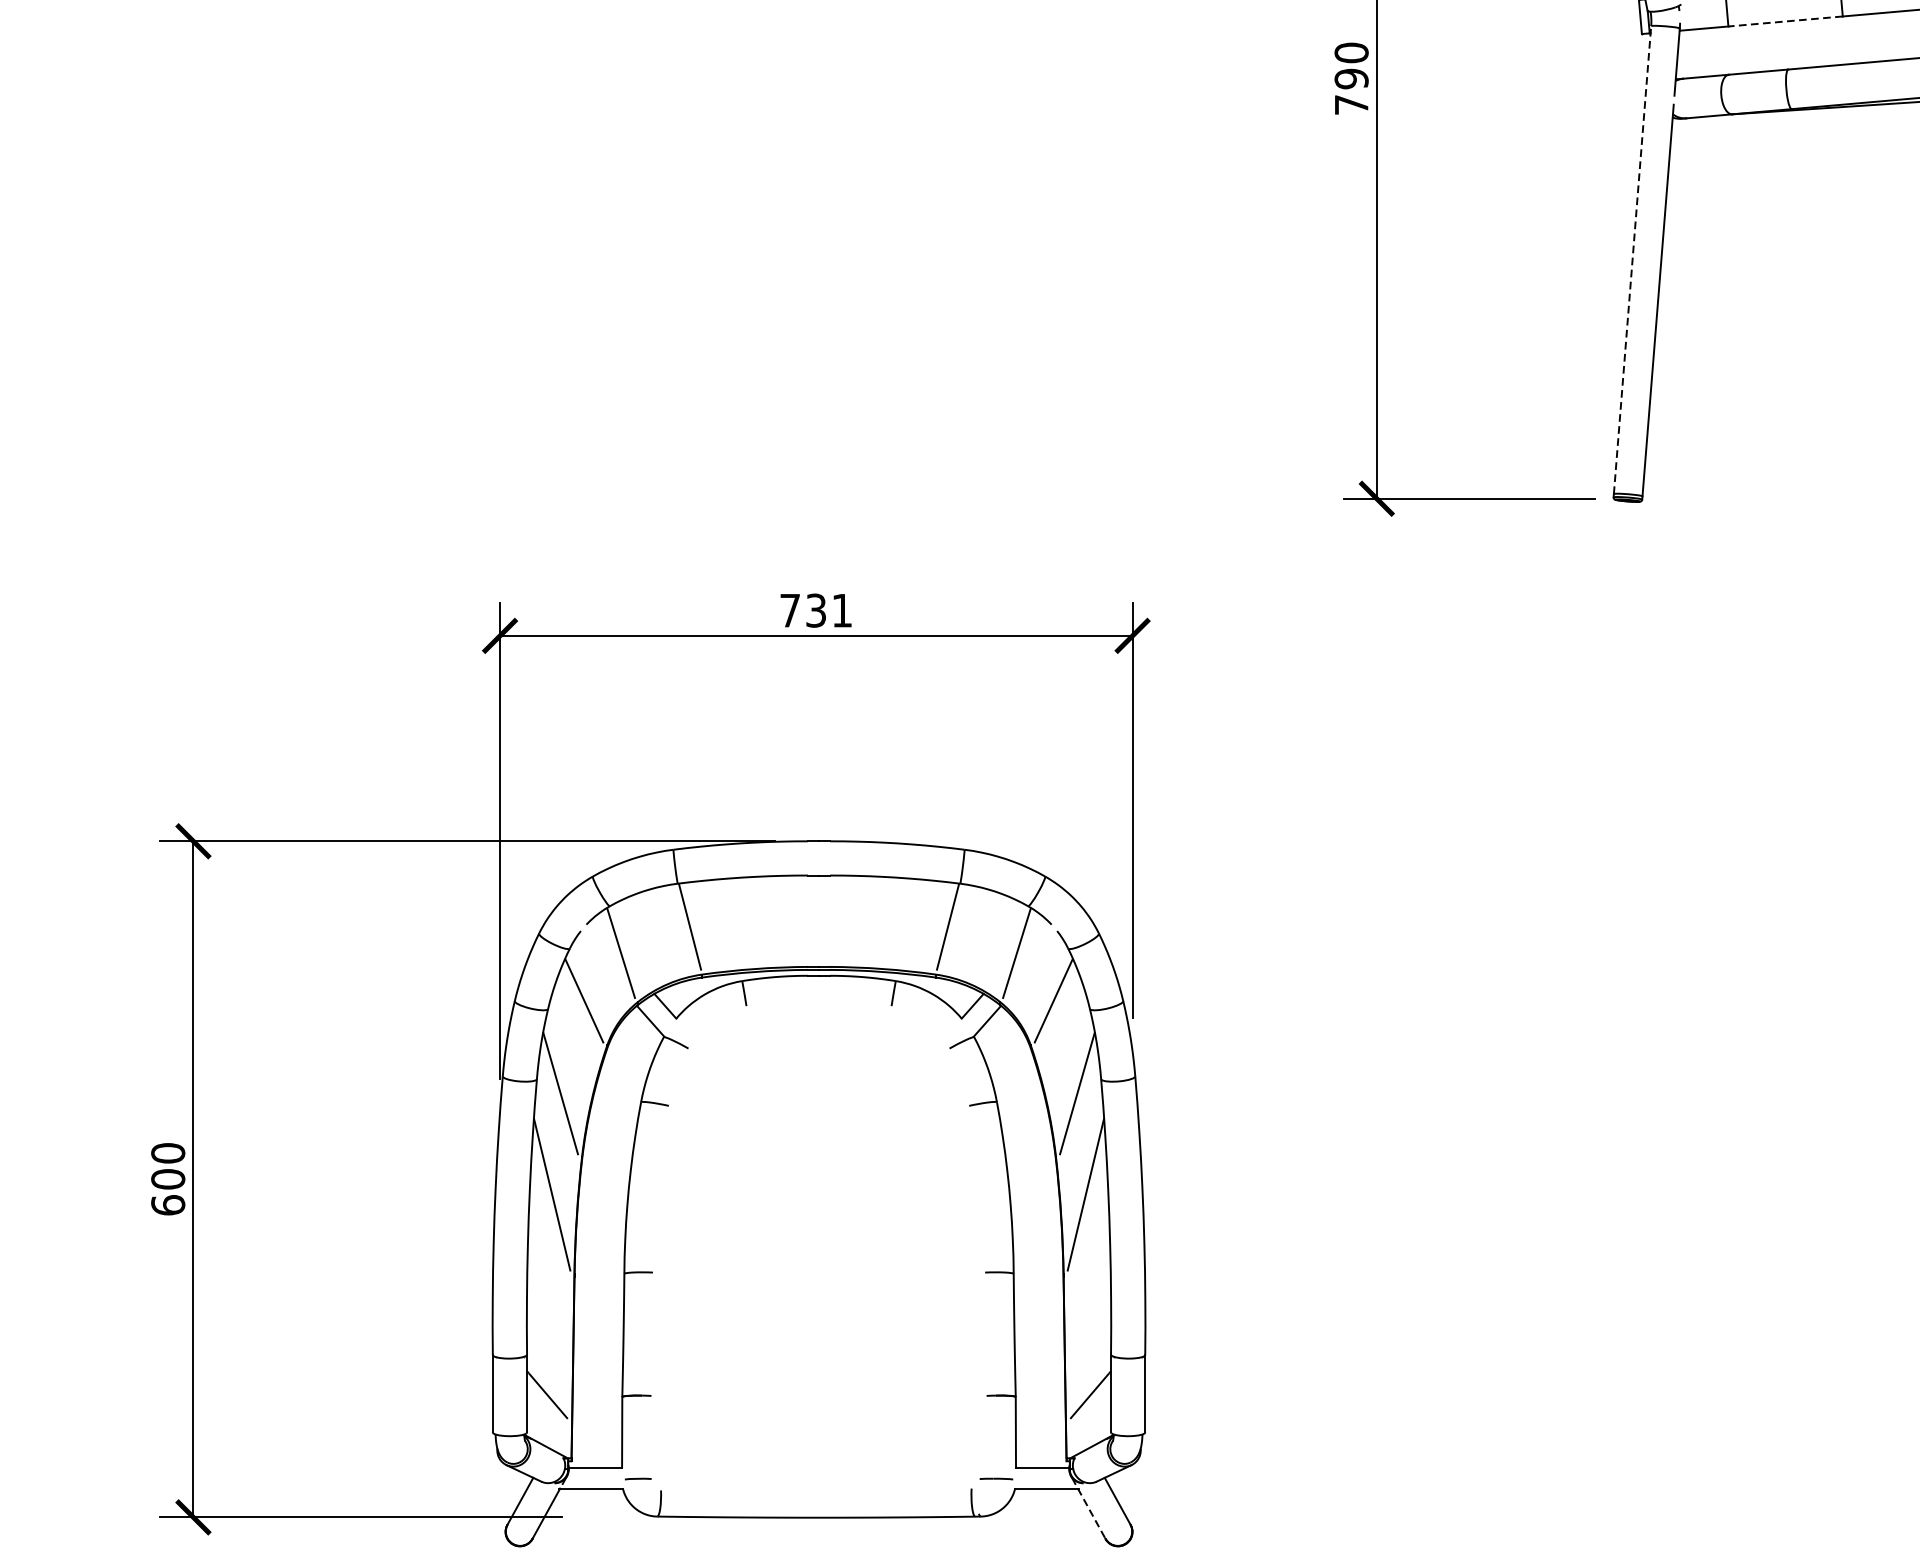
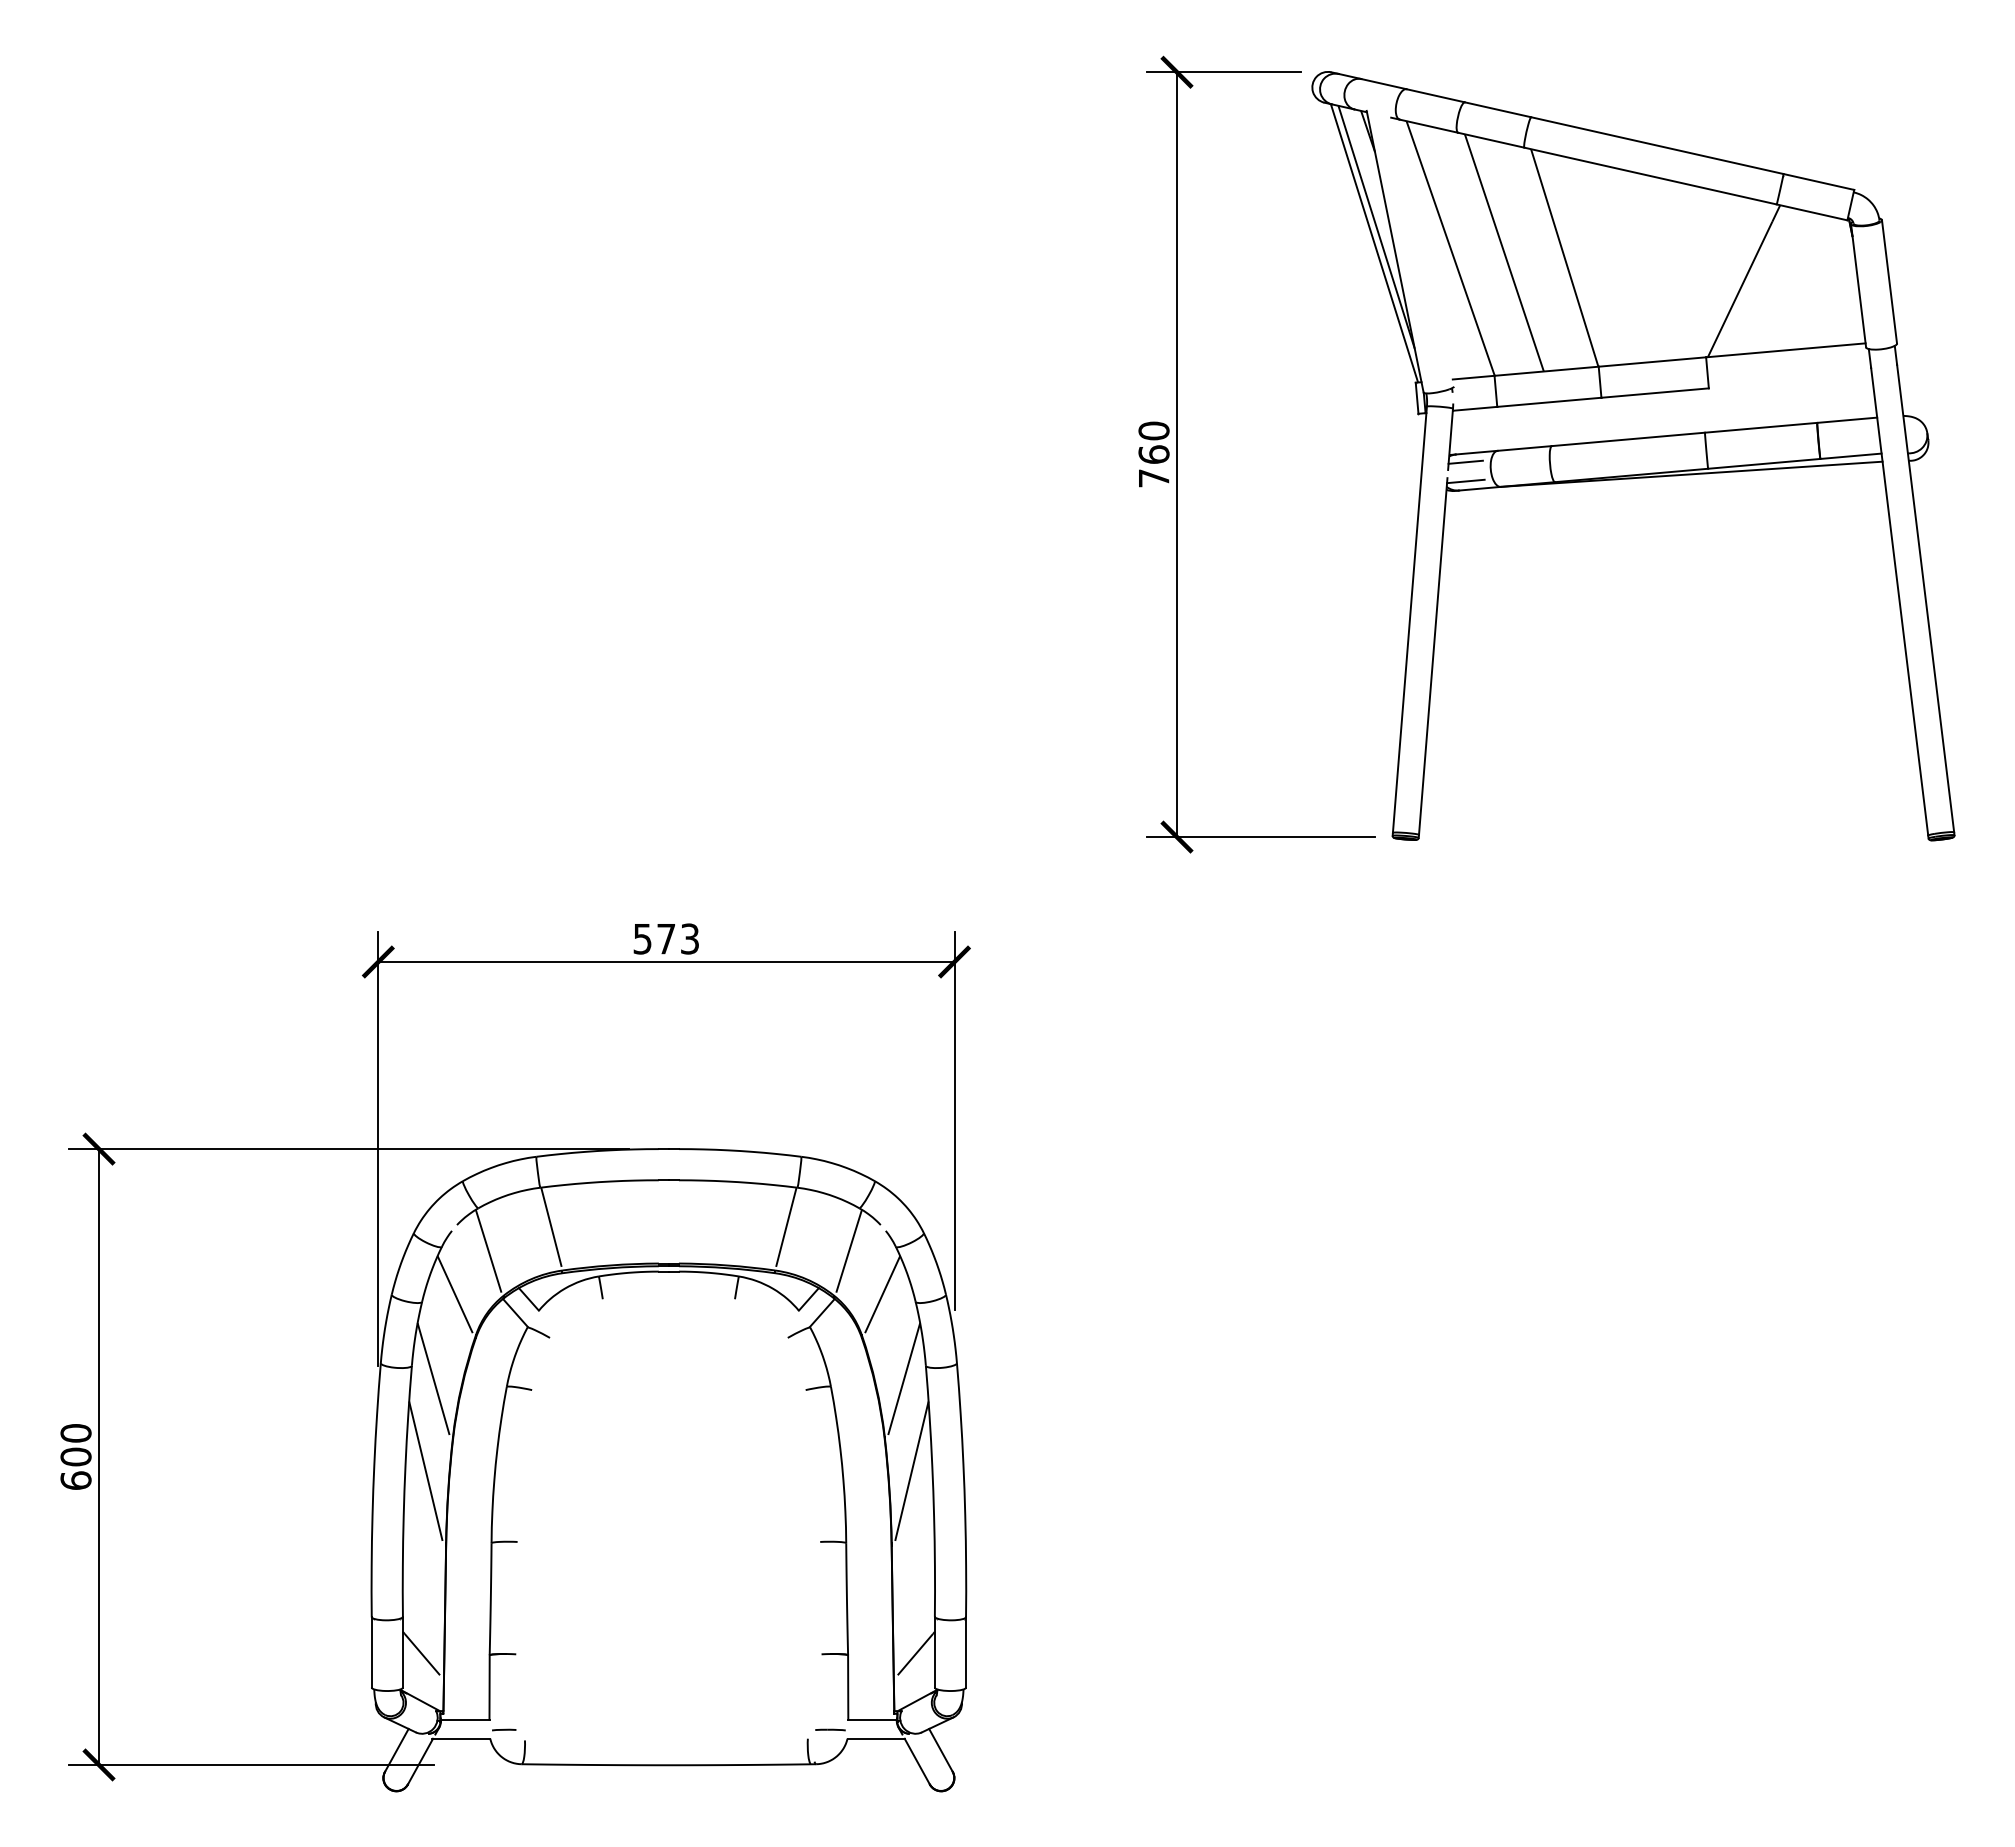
line: (1784, 21) -> (1548, 402), dashed -> solid
text: (1351, 78) -> (1153, 454), 790 -> 760
line: (1693, 86) -> (1465, 461), added
line: (1693, 108) -> (1465, 481), added
line: (1632, 259) -> (1409, 619), dashed -> solid
text: (815, 610) -> (665, 938), 731 -> 573
line: (1091, 1513) -> (917, 1761), dashed -> solid

